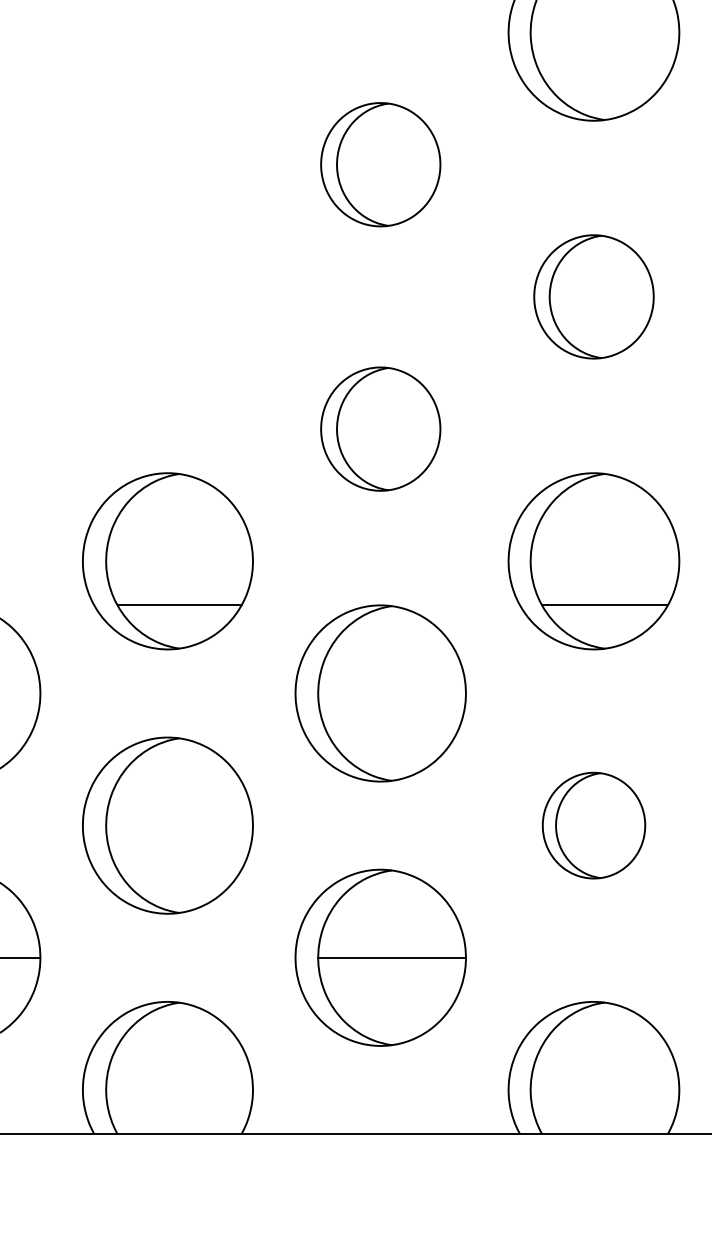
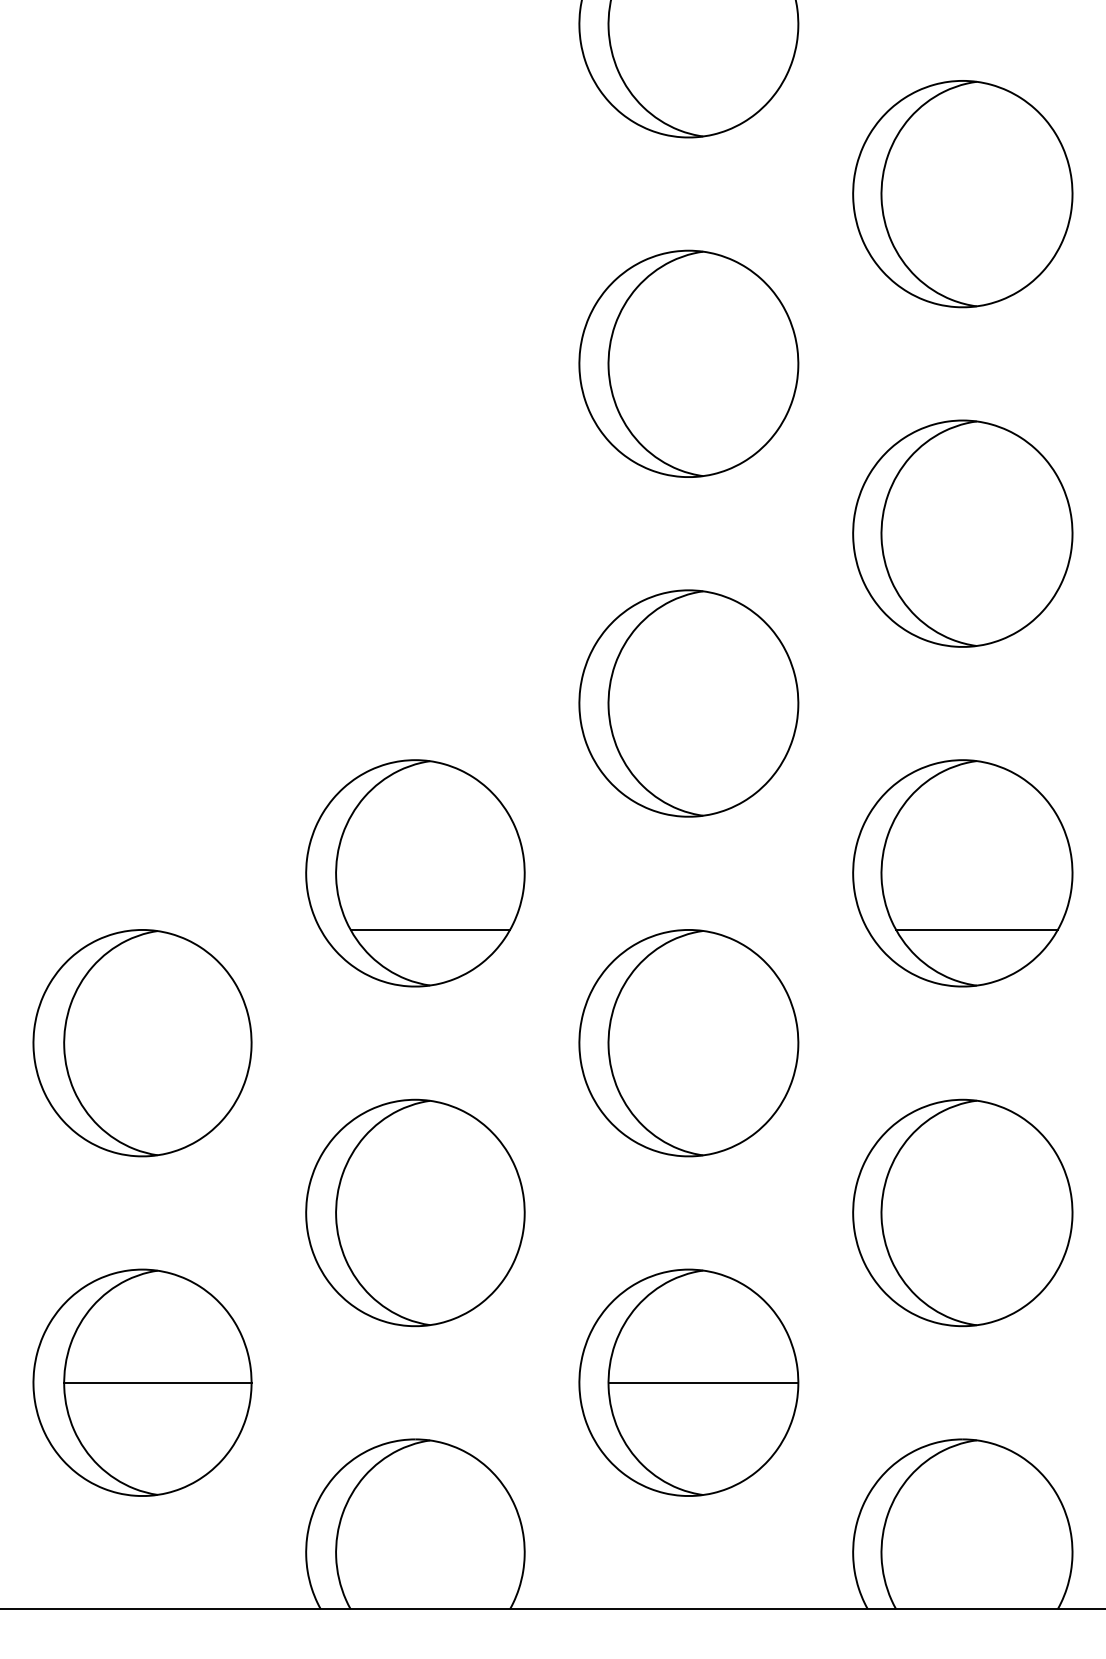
part: (380, 164) -> (688, 363), size x1.43
part: (593, 296) -> (962, 533), size x1.43
part: (380, 429) -> (688, 703), size x1.43
part: (593, 825) -> (962, 1212), size x1.67

